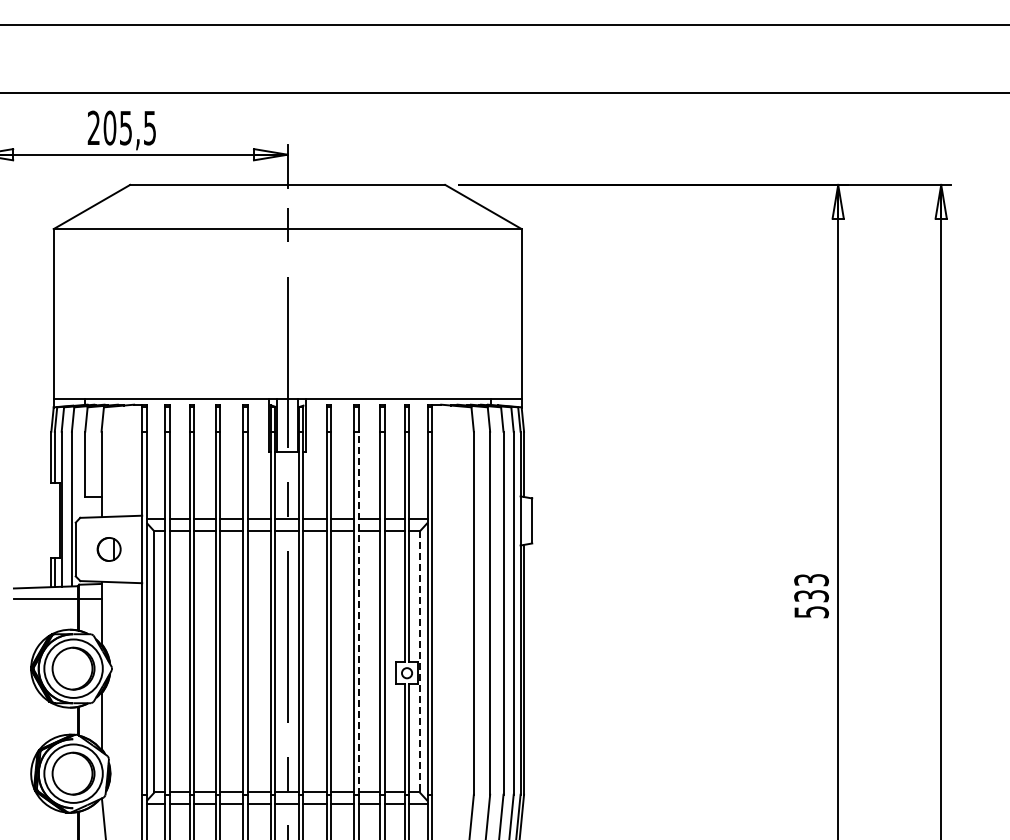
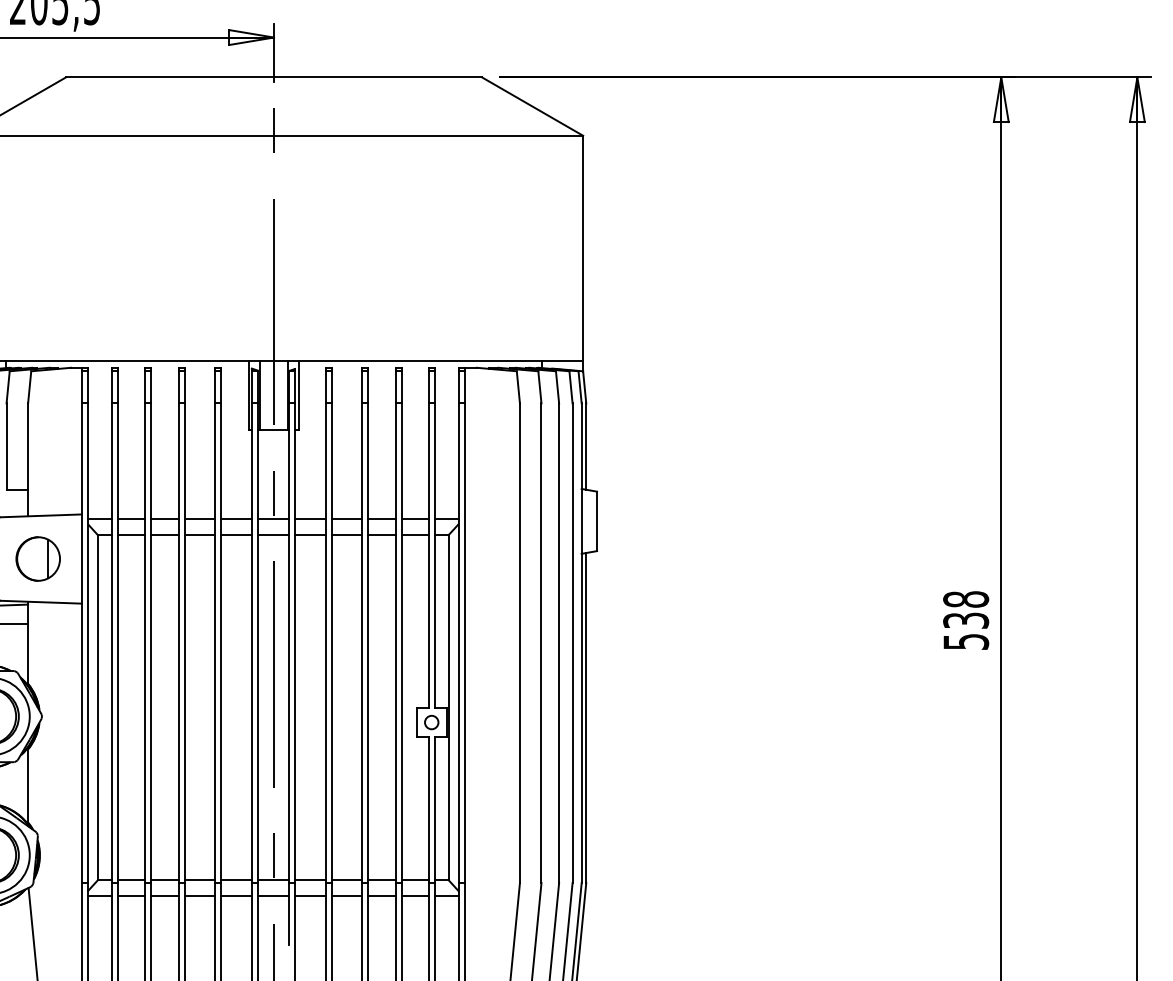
part: (108, 549) -> (37, 559), size x1.43
text: (811, 579) -> (966, 598), 533 -> 538
line: (358, 613) -> (367, 643), dashed -> solid
line: (419, 661) -> (448, 707), dashed -> solid

